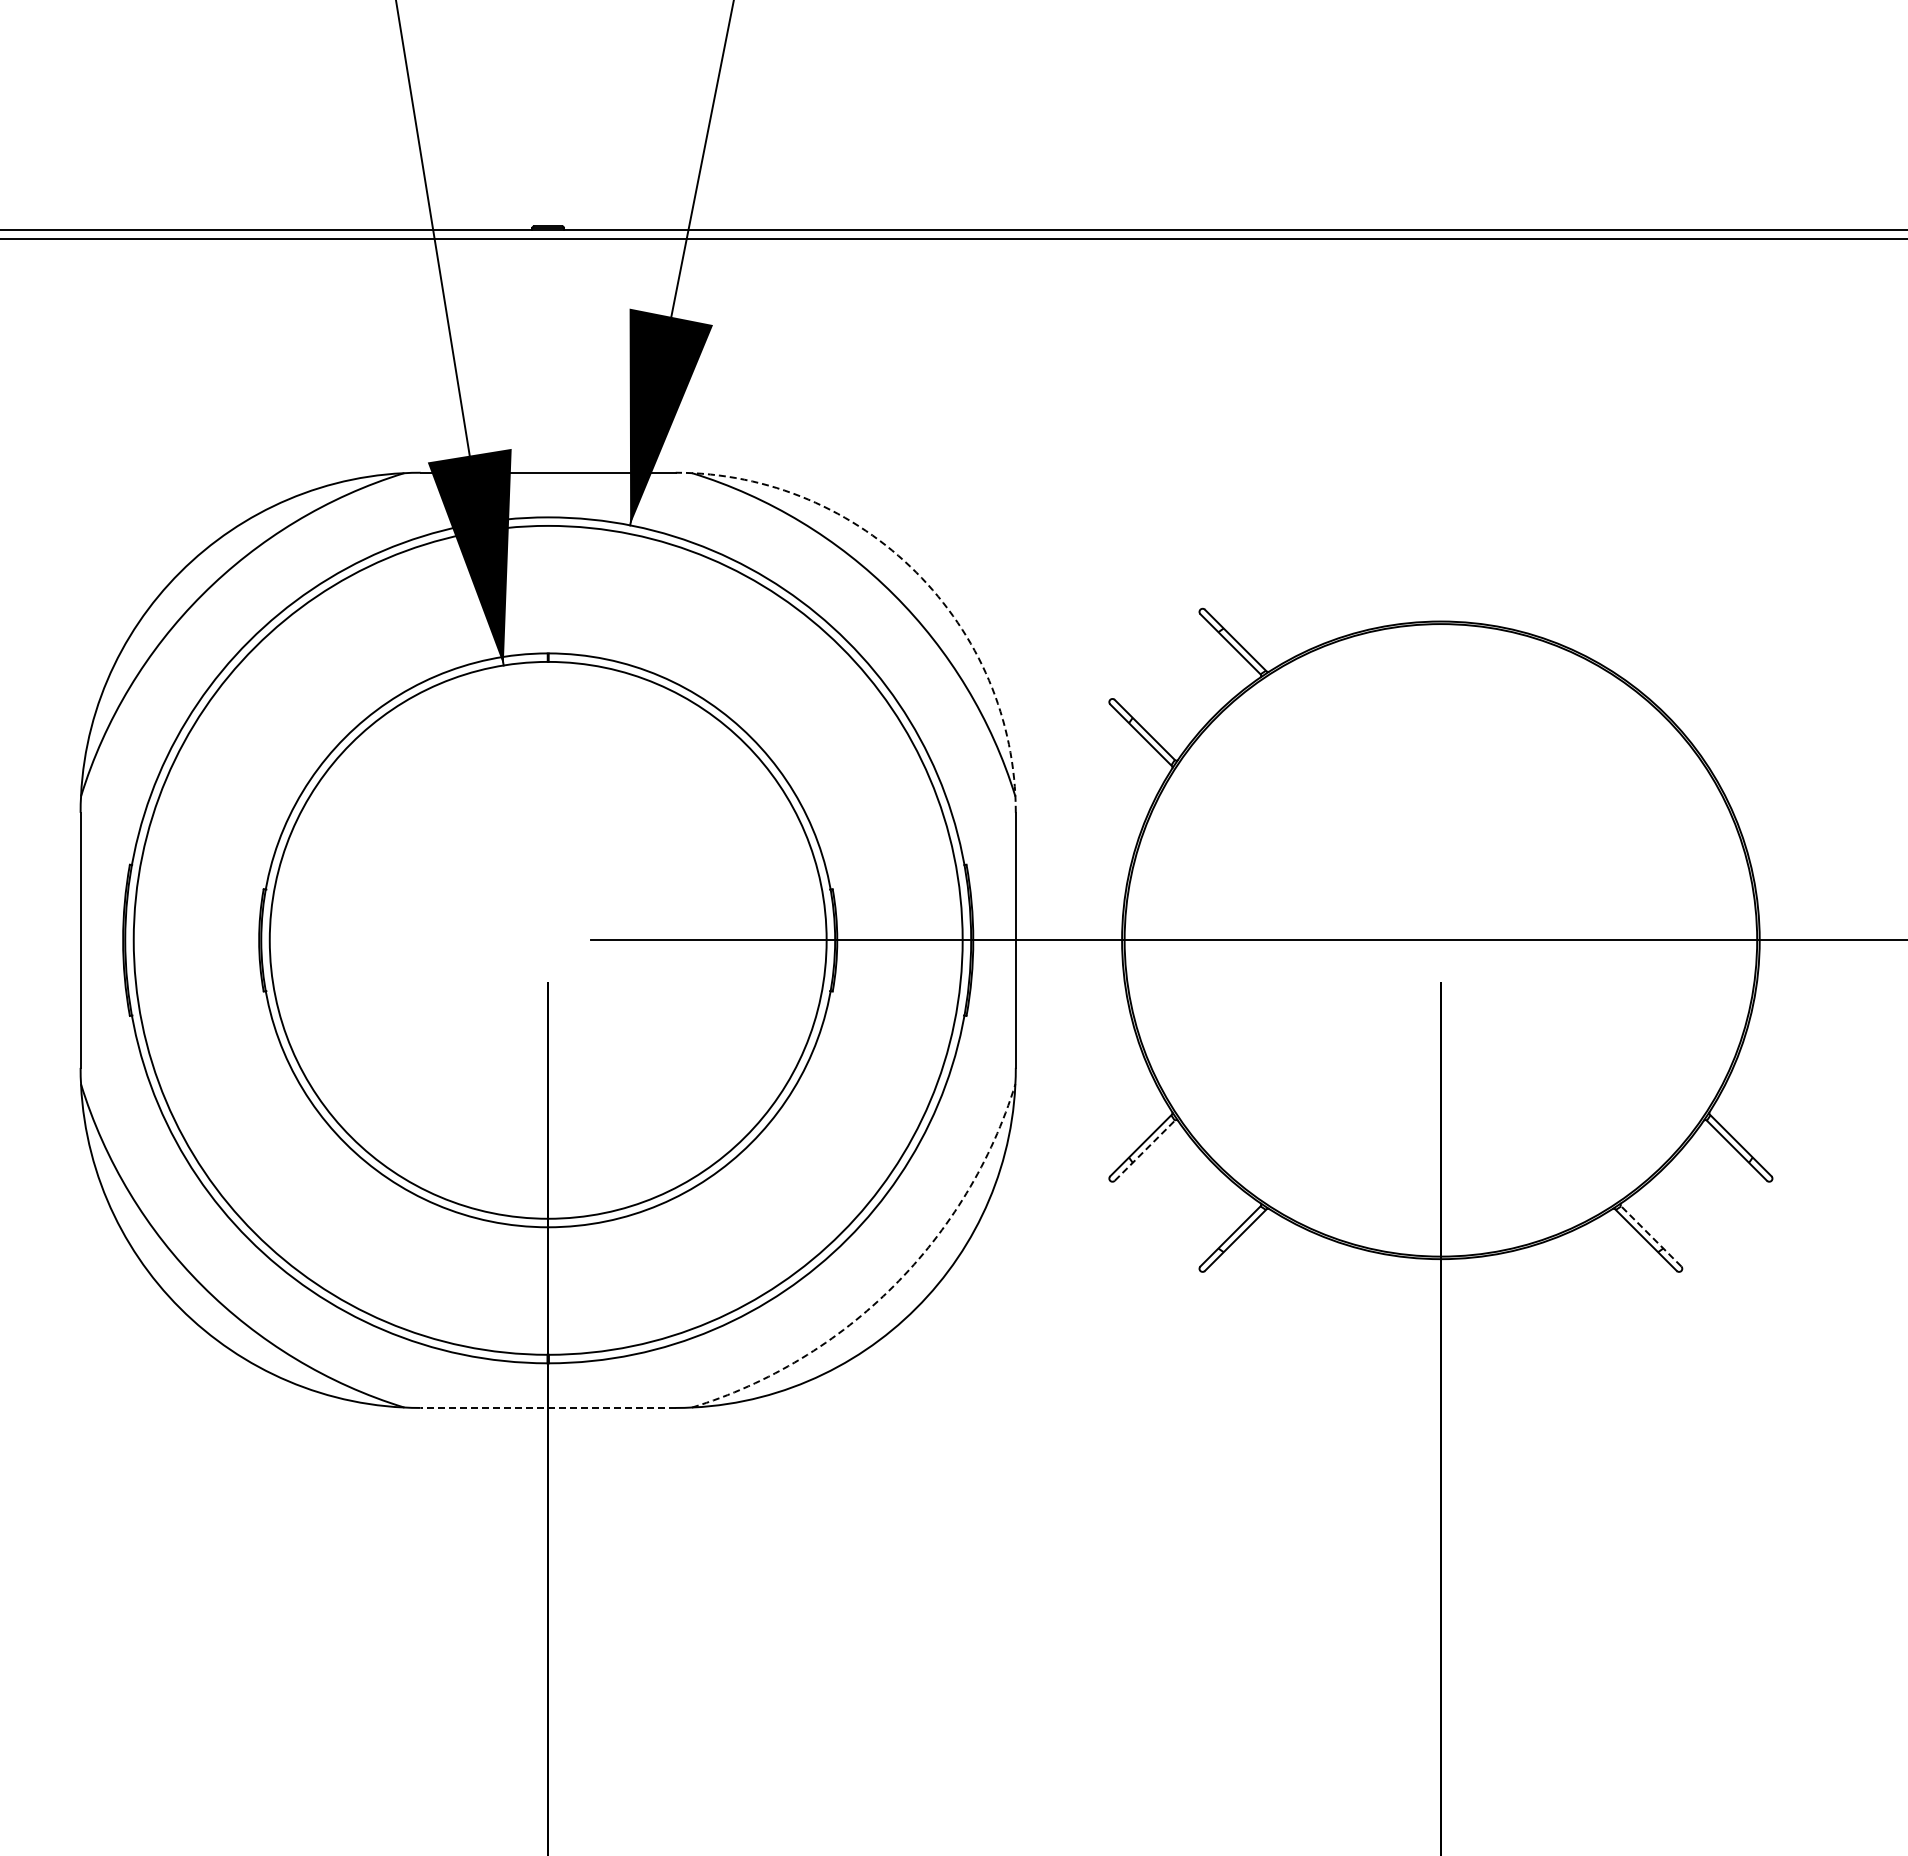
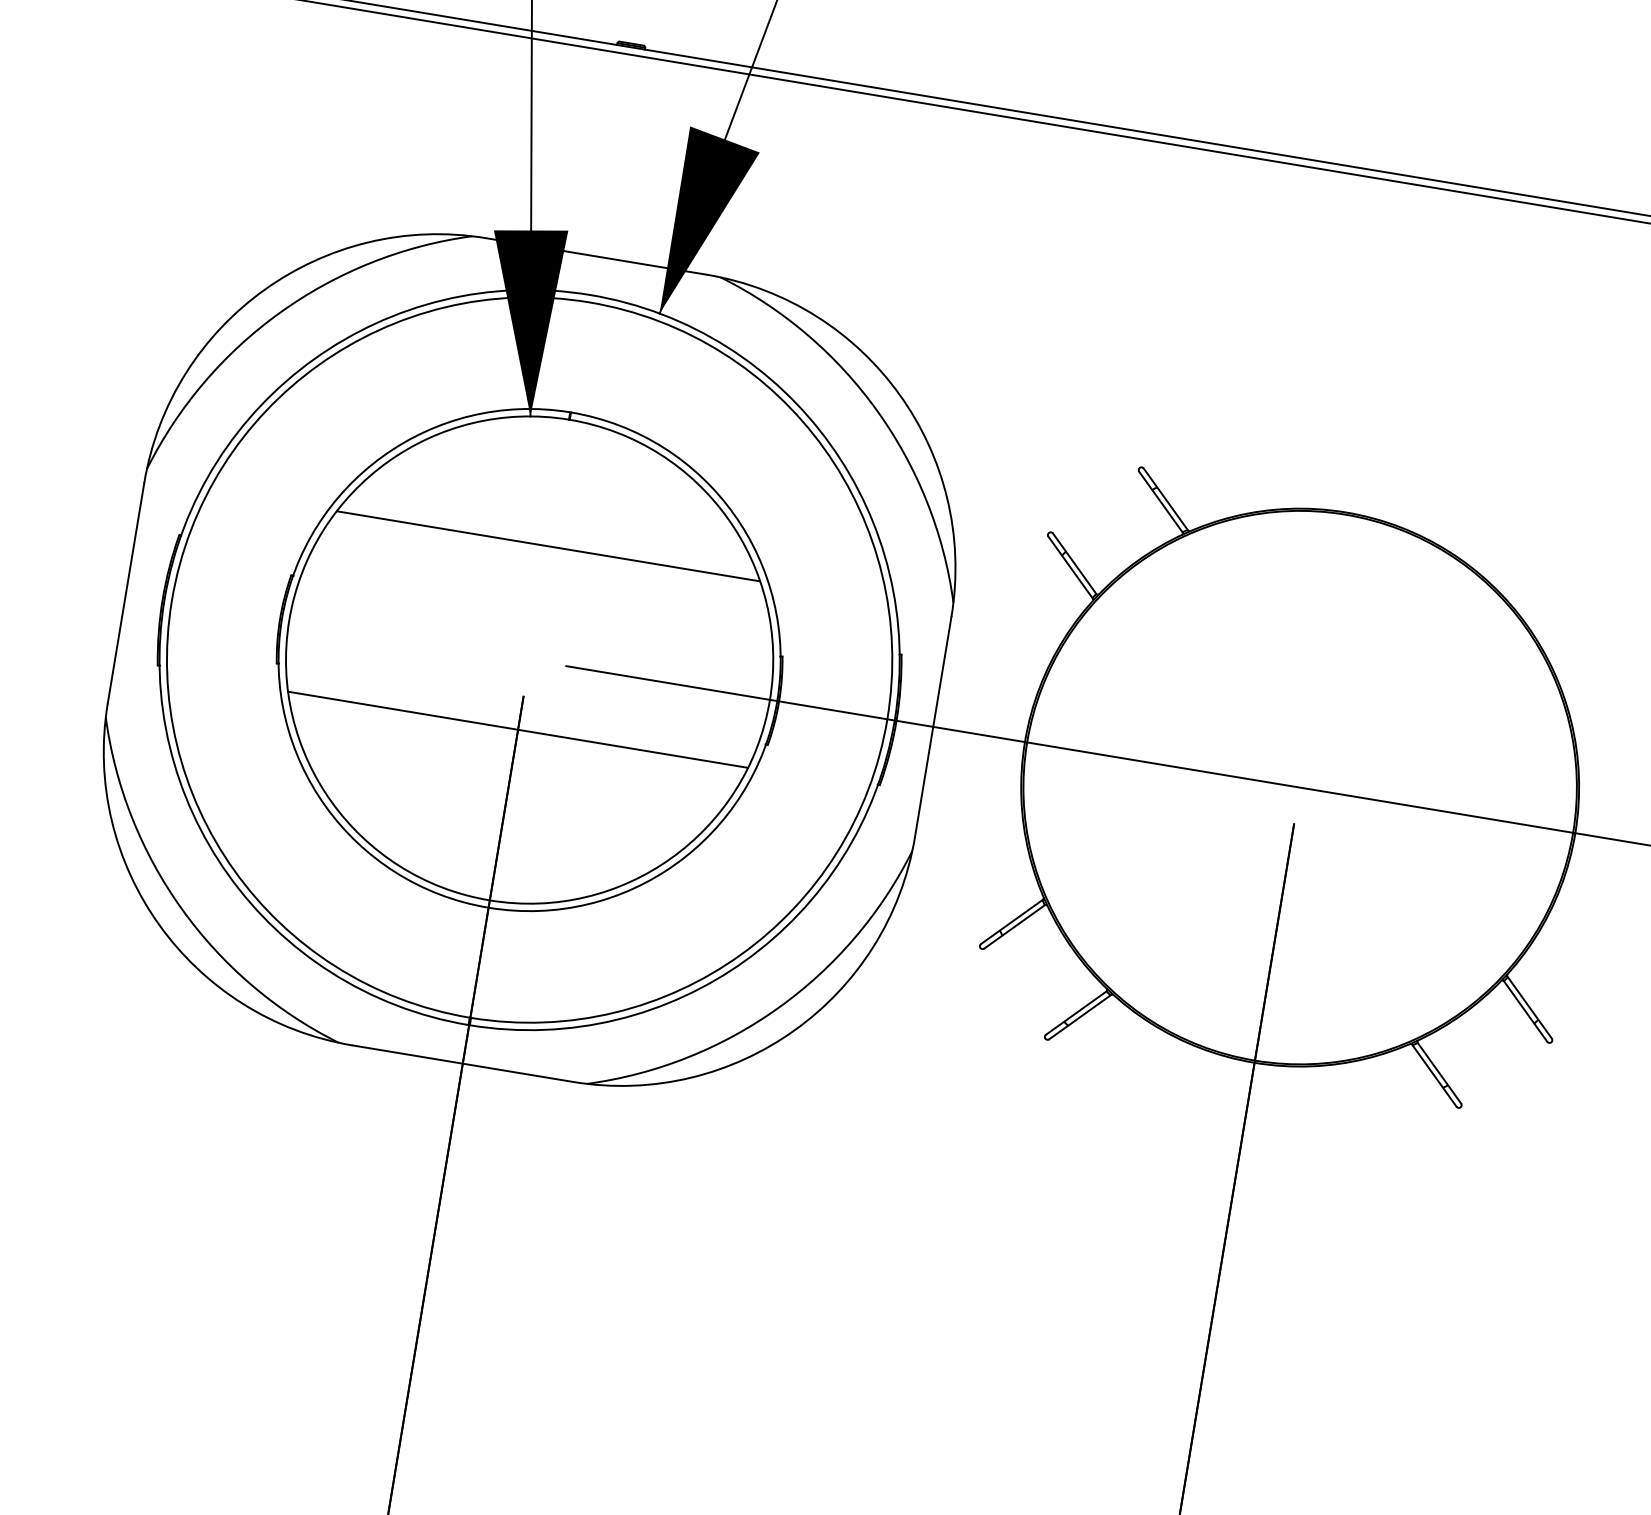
arc: (916, 572) -> (900, 395), dashed -> solid
line: (548, 808) -> (548, 546), added
line: (547, 1021) -> (517, 730), added
line: (1144, 1150) -> (1014, 926), dashed -> solid
line: (1651, 1236) -> (1439, 1073), dashed -> solid
arc: (893, 1286) -> (778, 1008), dashed -> solid
line: (548, 1407) -> (463, 1063), dashed -> solid

